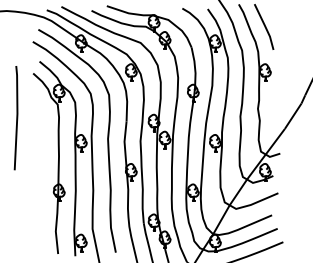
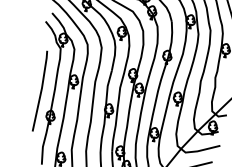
line: (16, 118) -> (40, 91), moved

